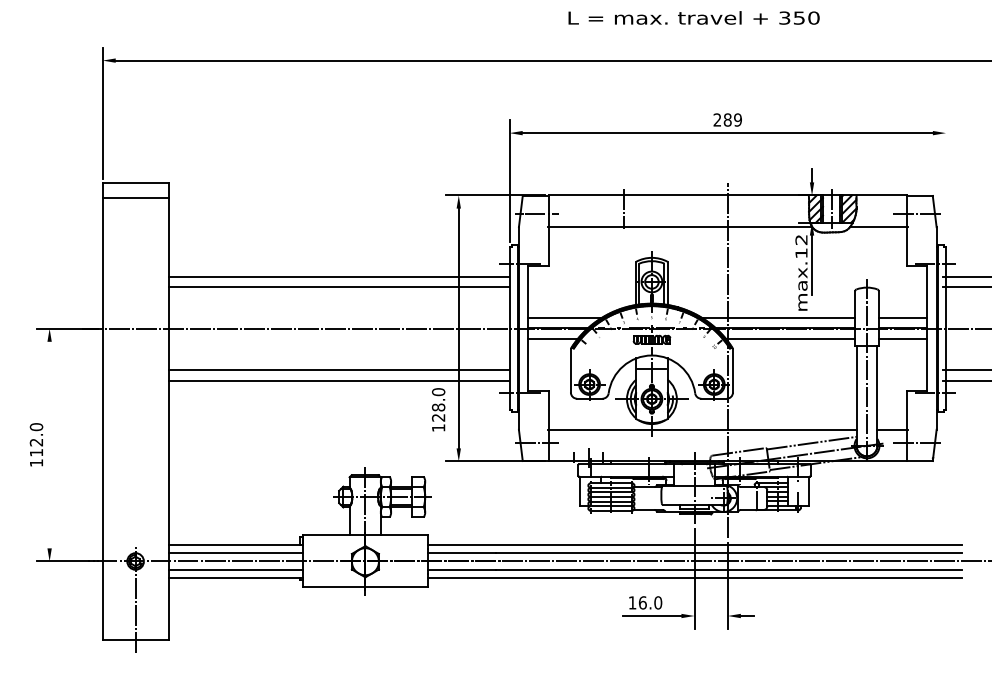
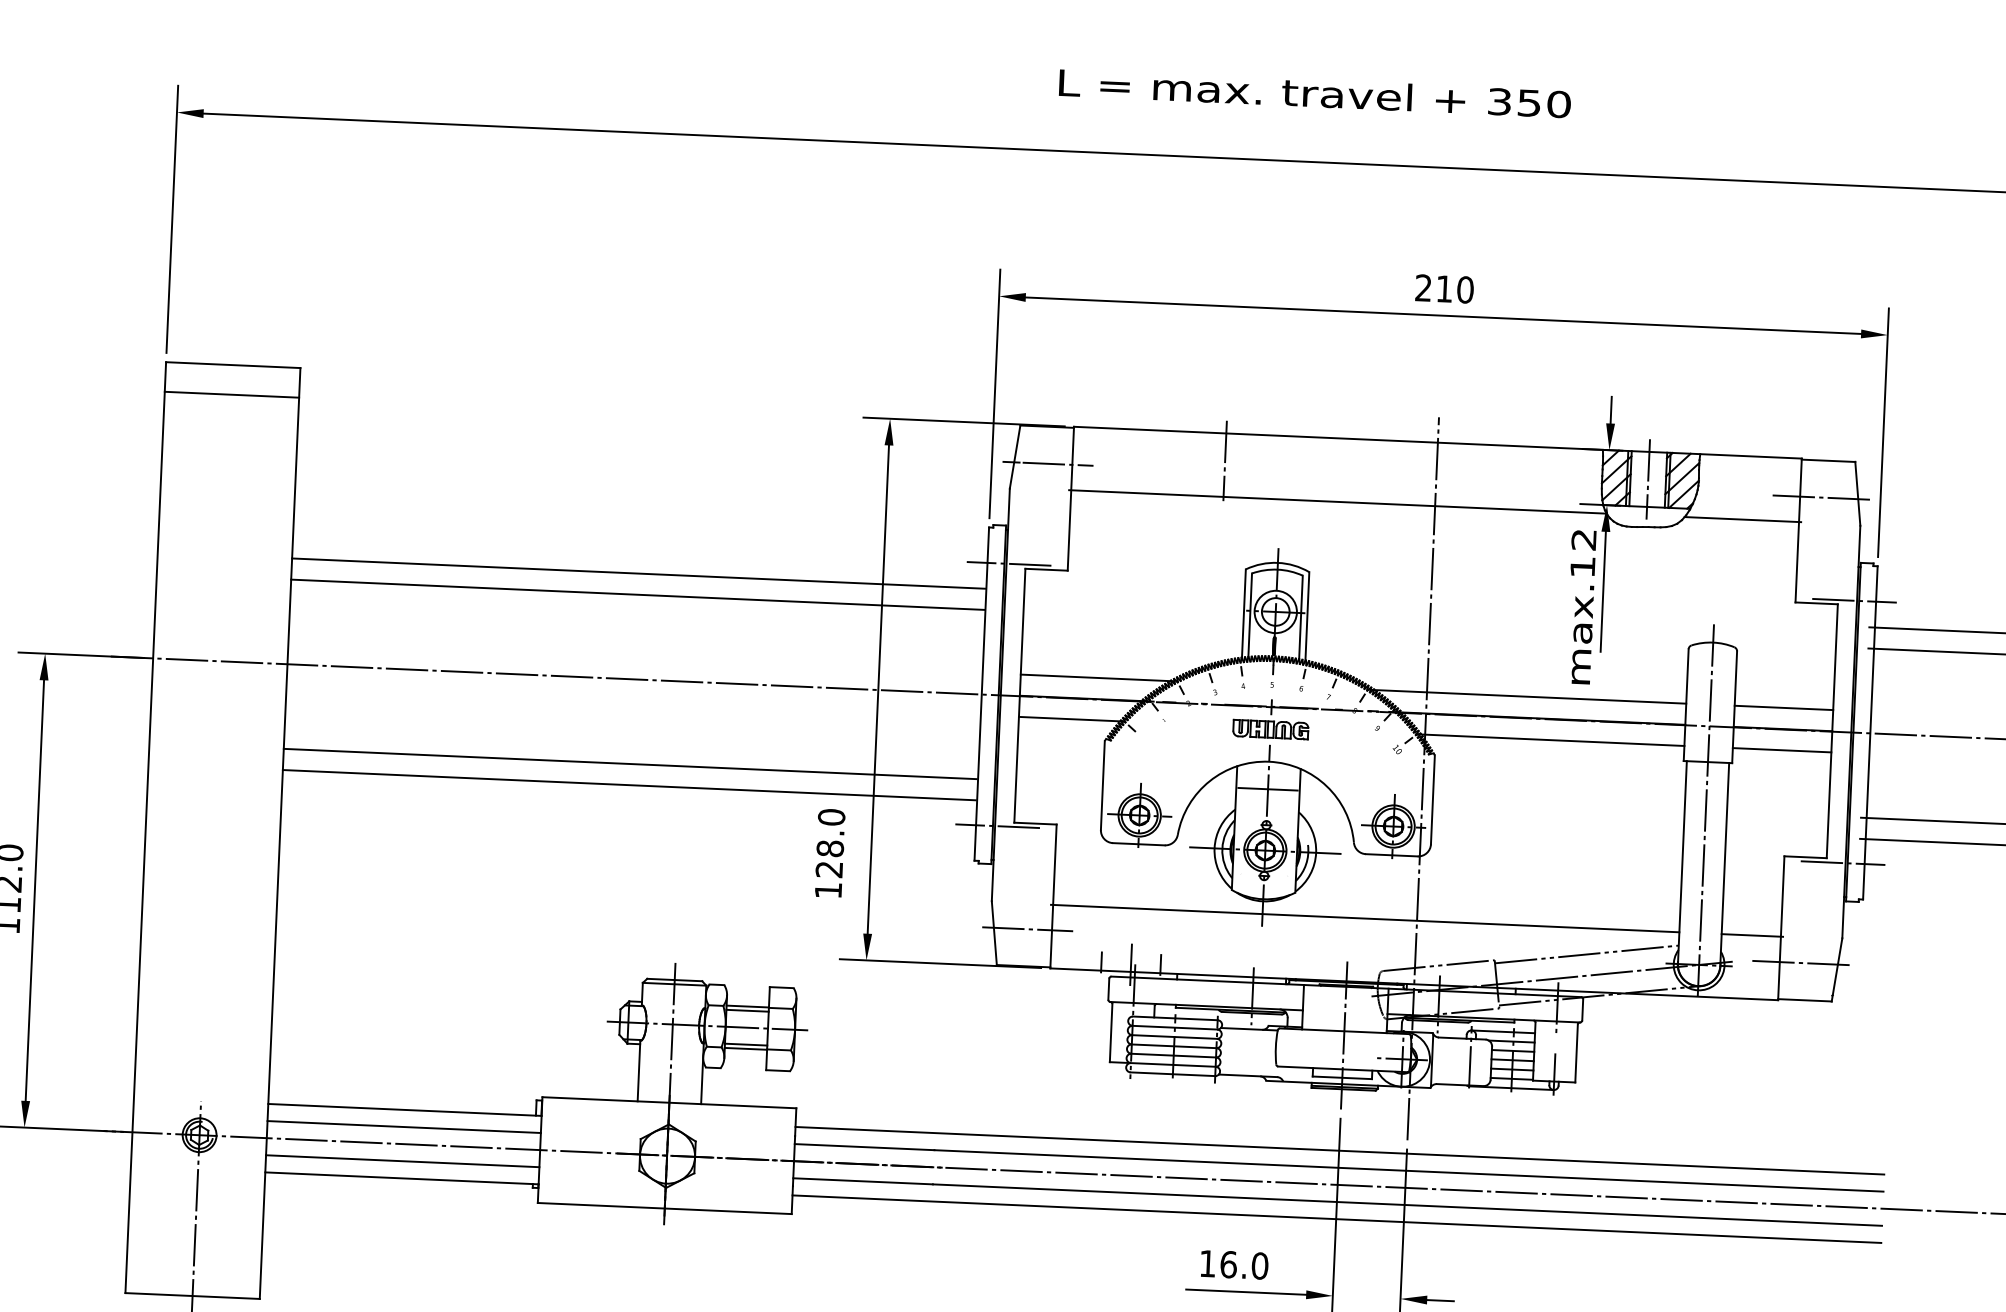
text: (693, 17) -> (1313, 92), moved
text: (732, 119) -> (1454, 288), 289 -> 210
line: (945, 181) -> (1882, 433), added
line: (49, 444) -> (34, 889), added

